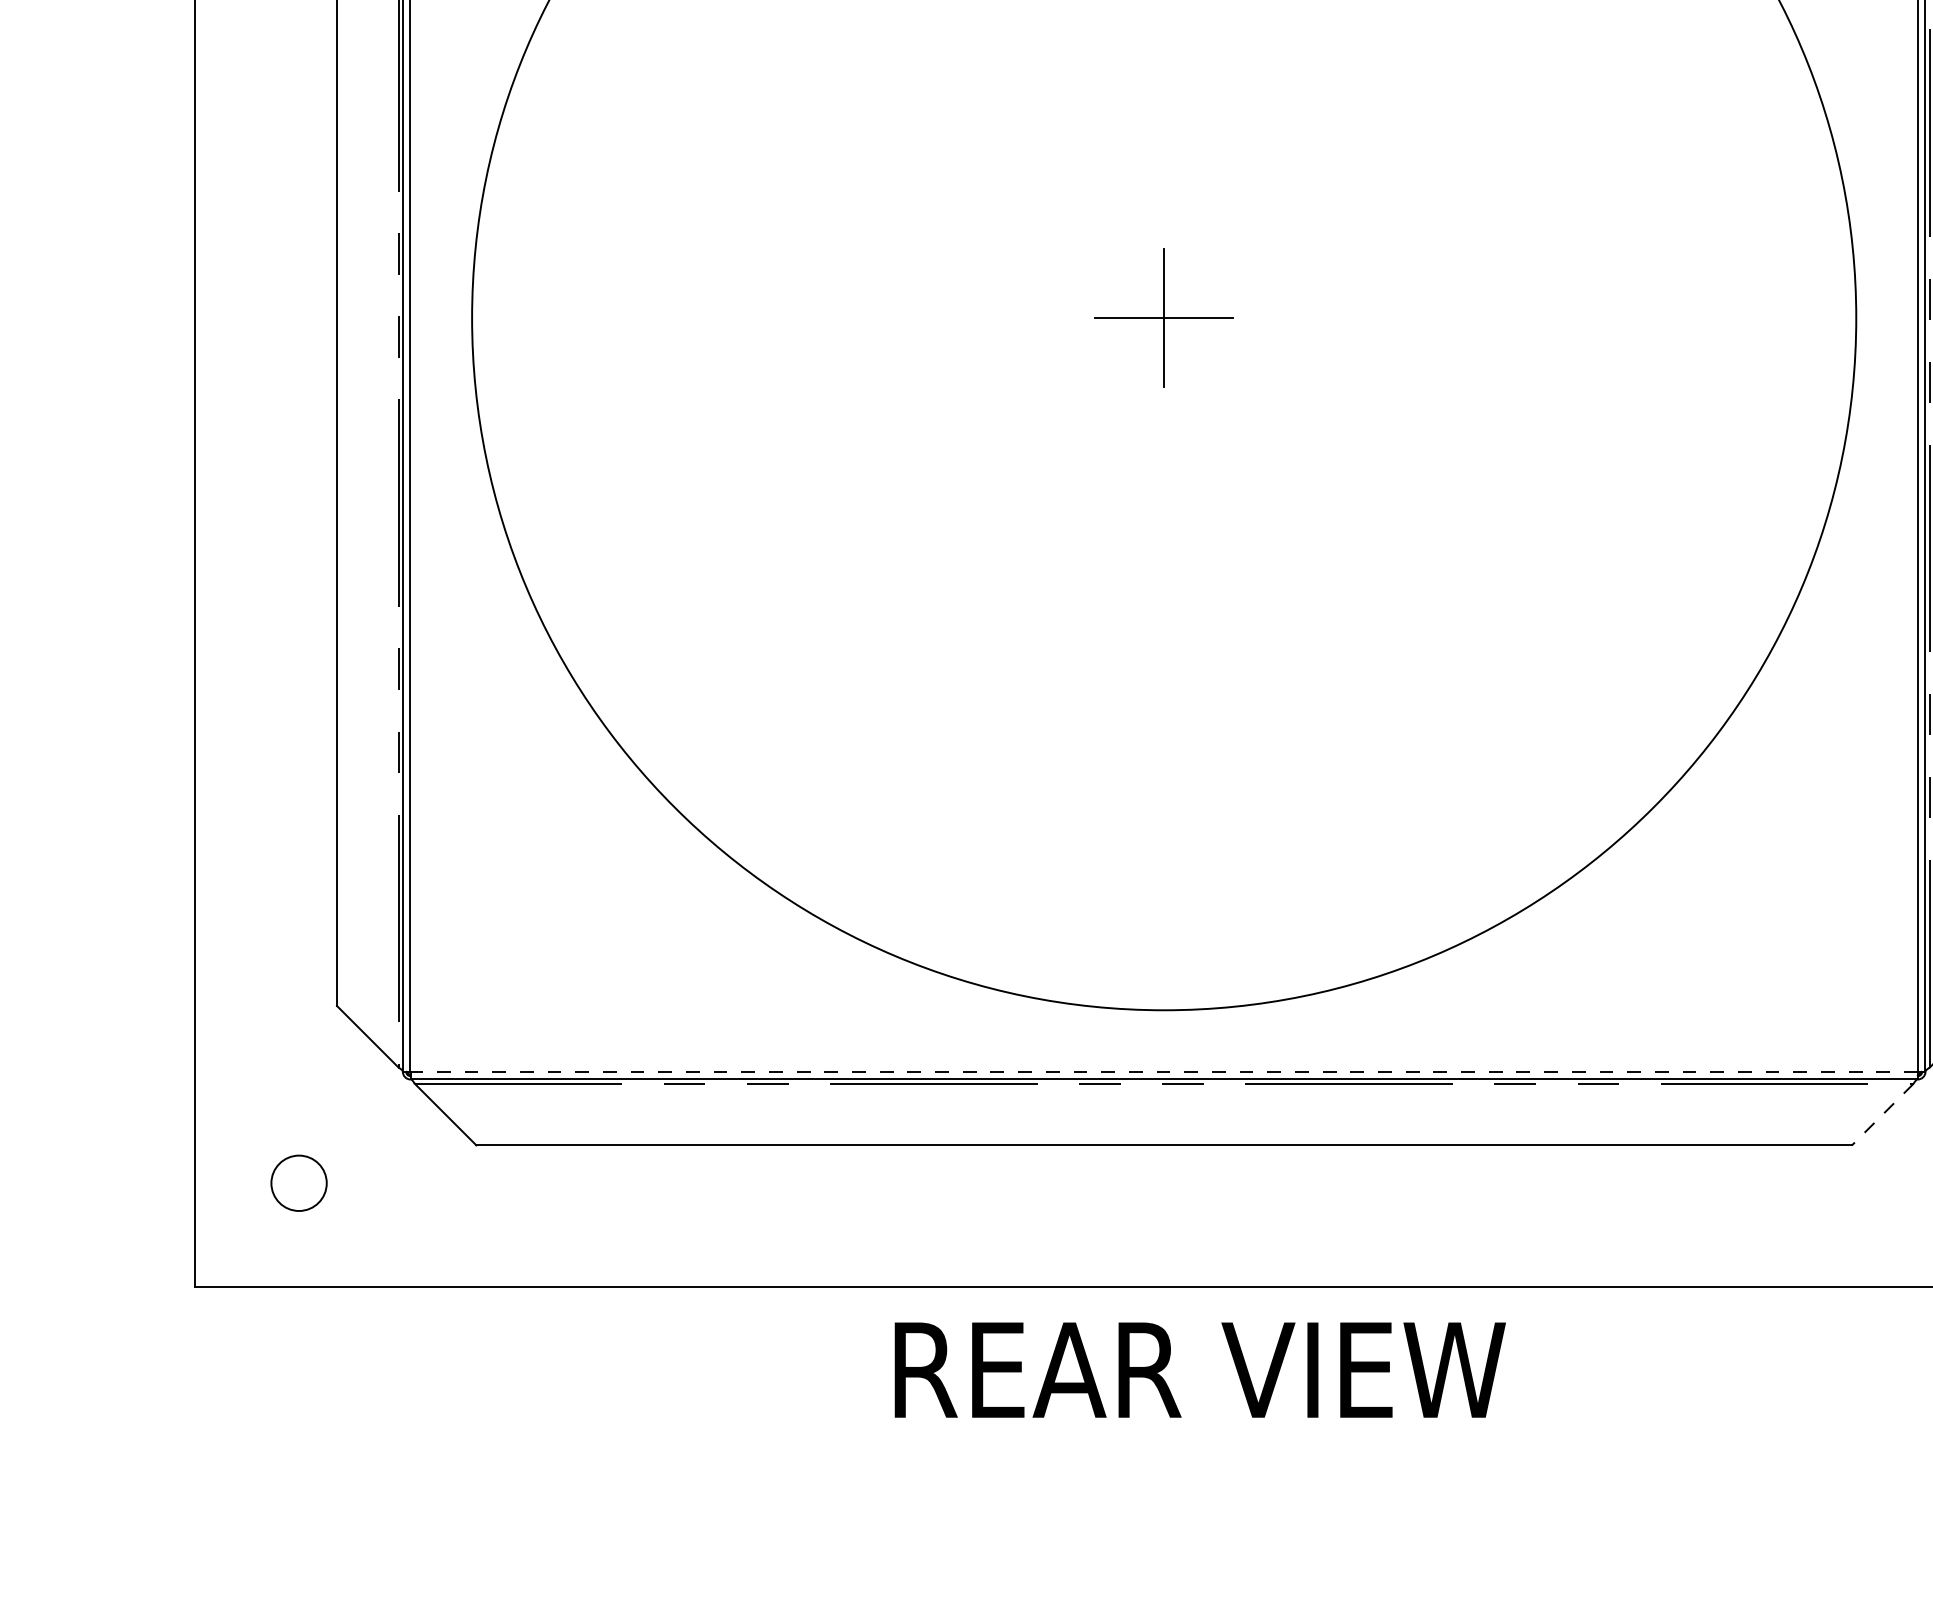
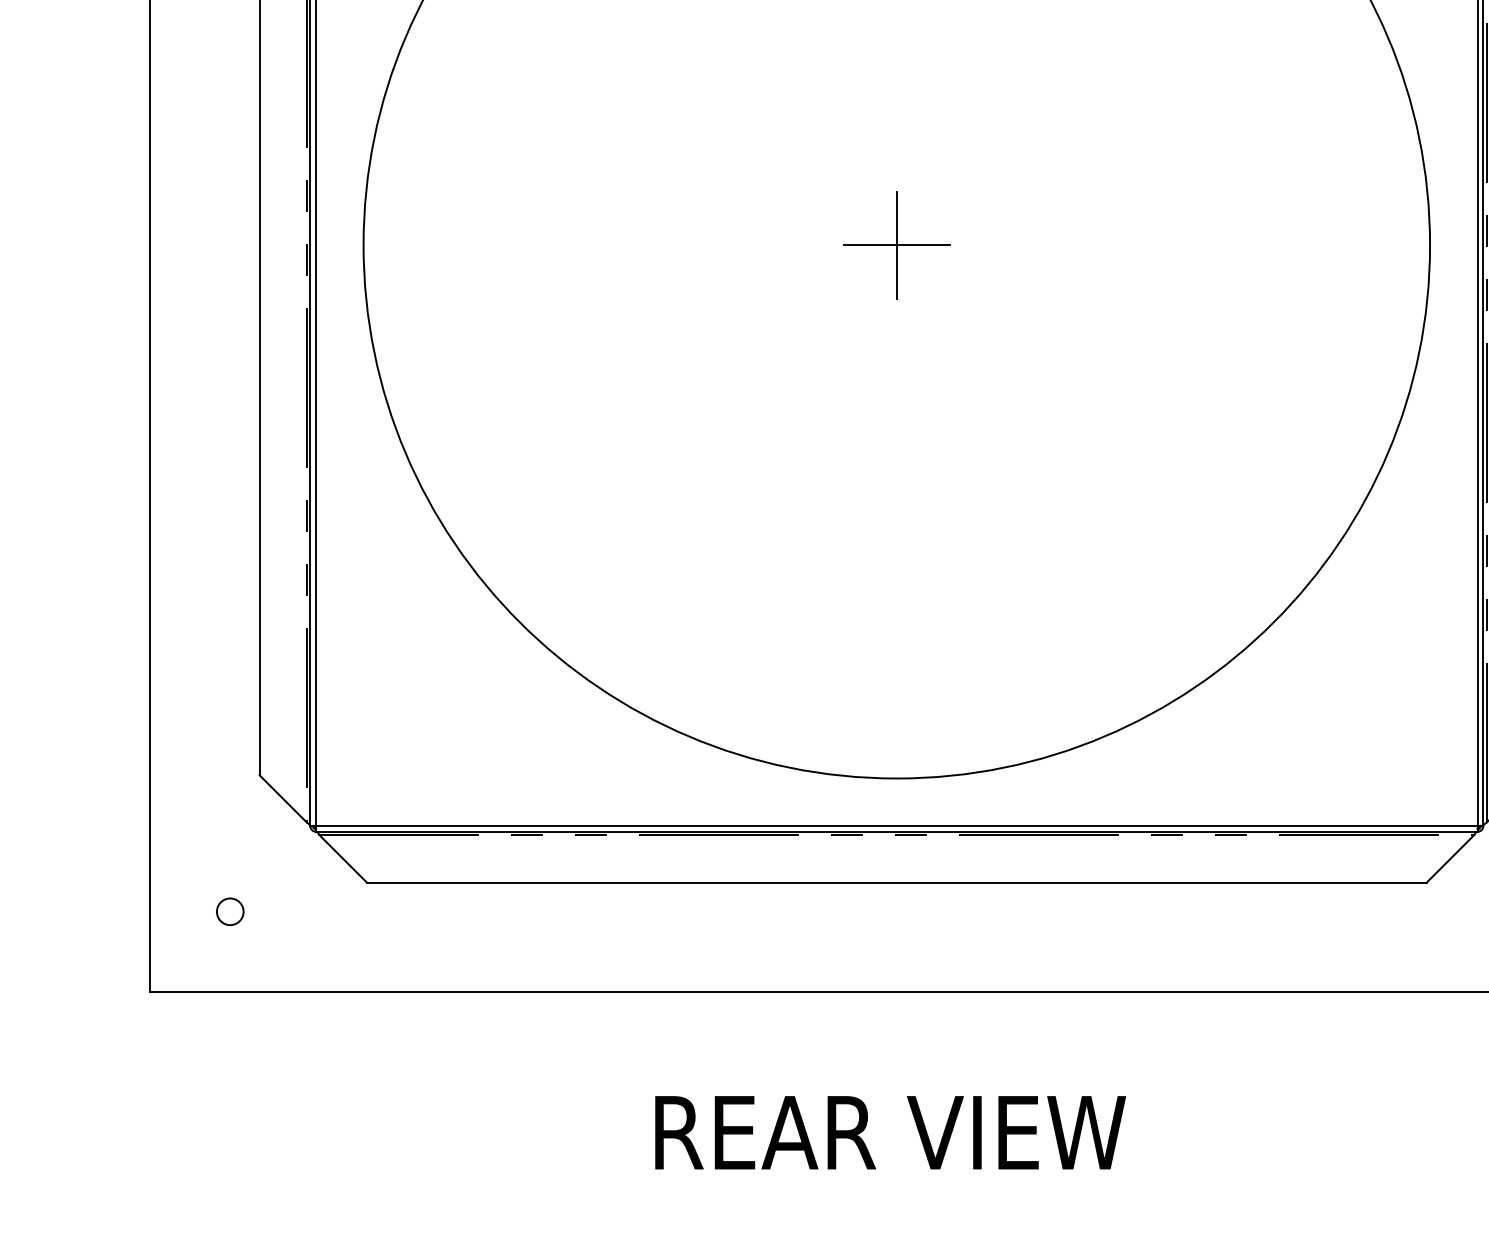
line: (1163, 1072) -> (896, 826), dashed -> solid
line: (1882, 1114) -> (1450, 858), dashed -> solid
circle: (298, 1182) -> (229, 911), size x0.62
text: (1200, 1369) -> (890, 1132), moved

